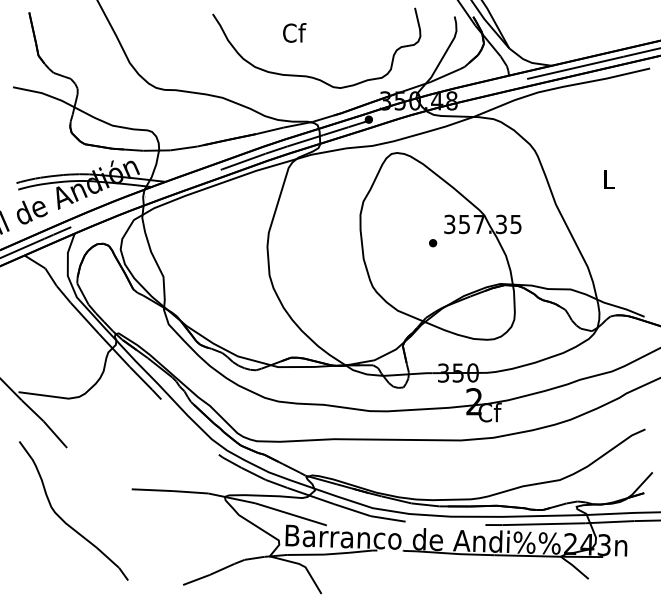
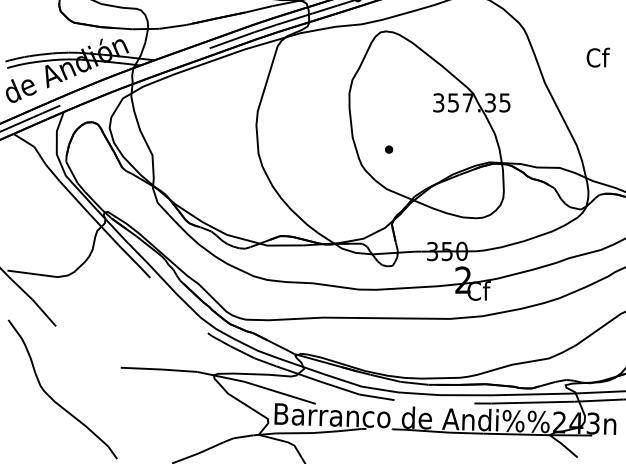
text: (609, 179) -> (598, 57), L -> Cf
part: (433, 243) -> (389, 149), moved

